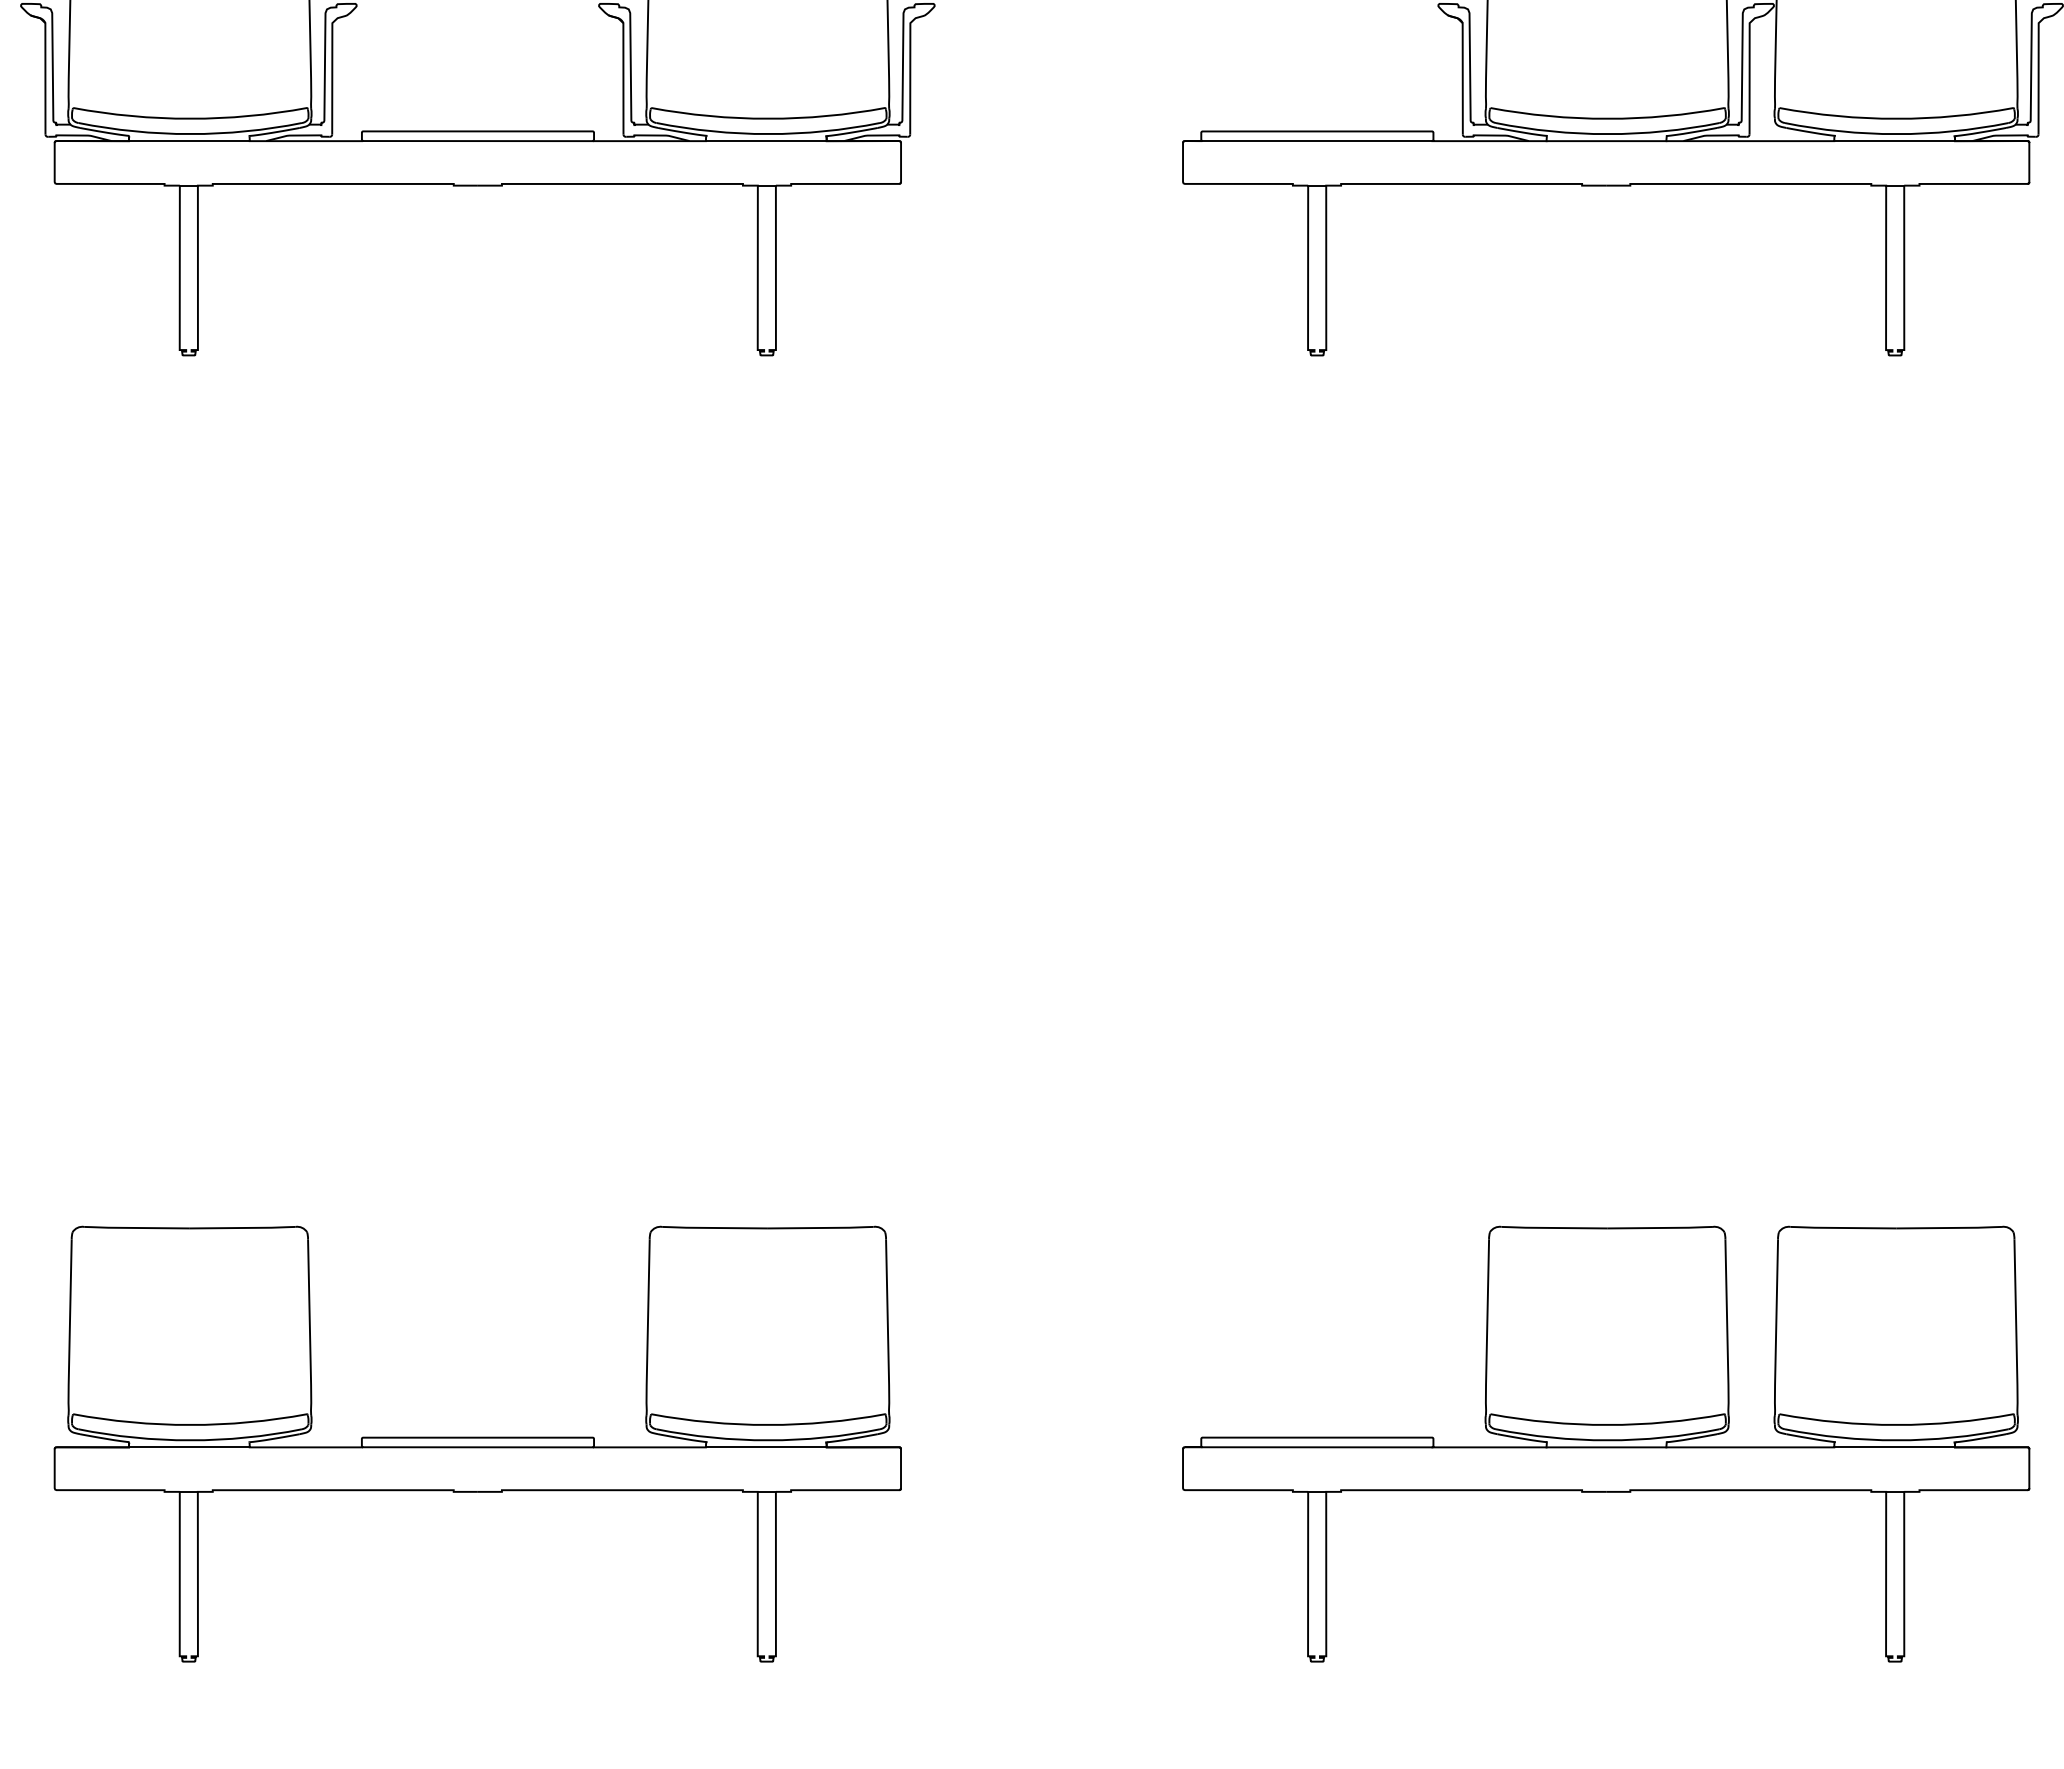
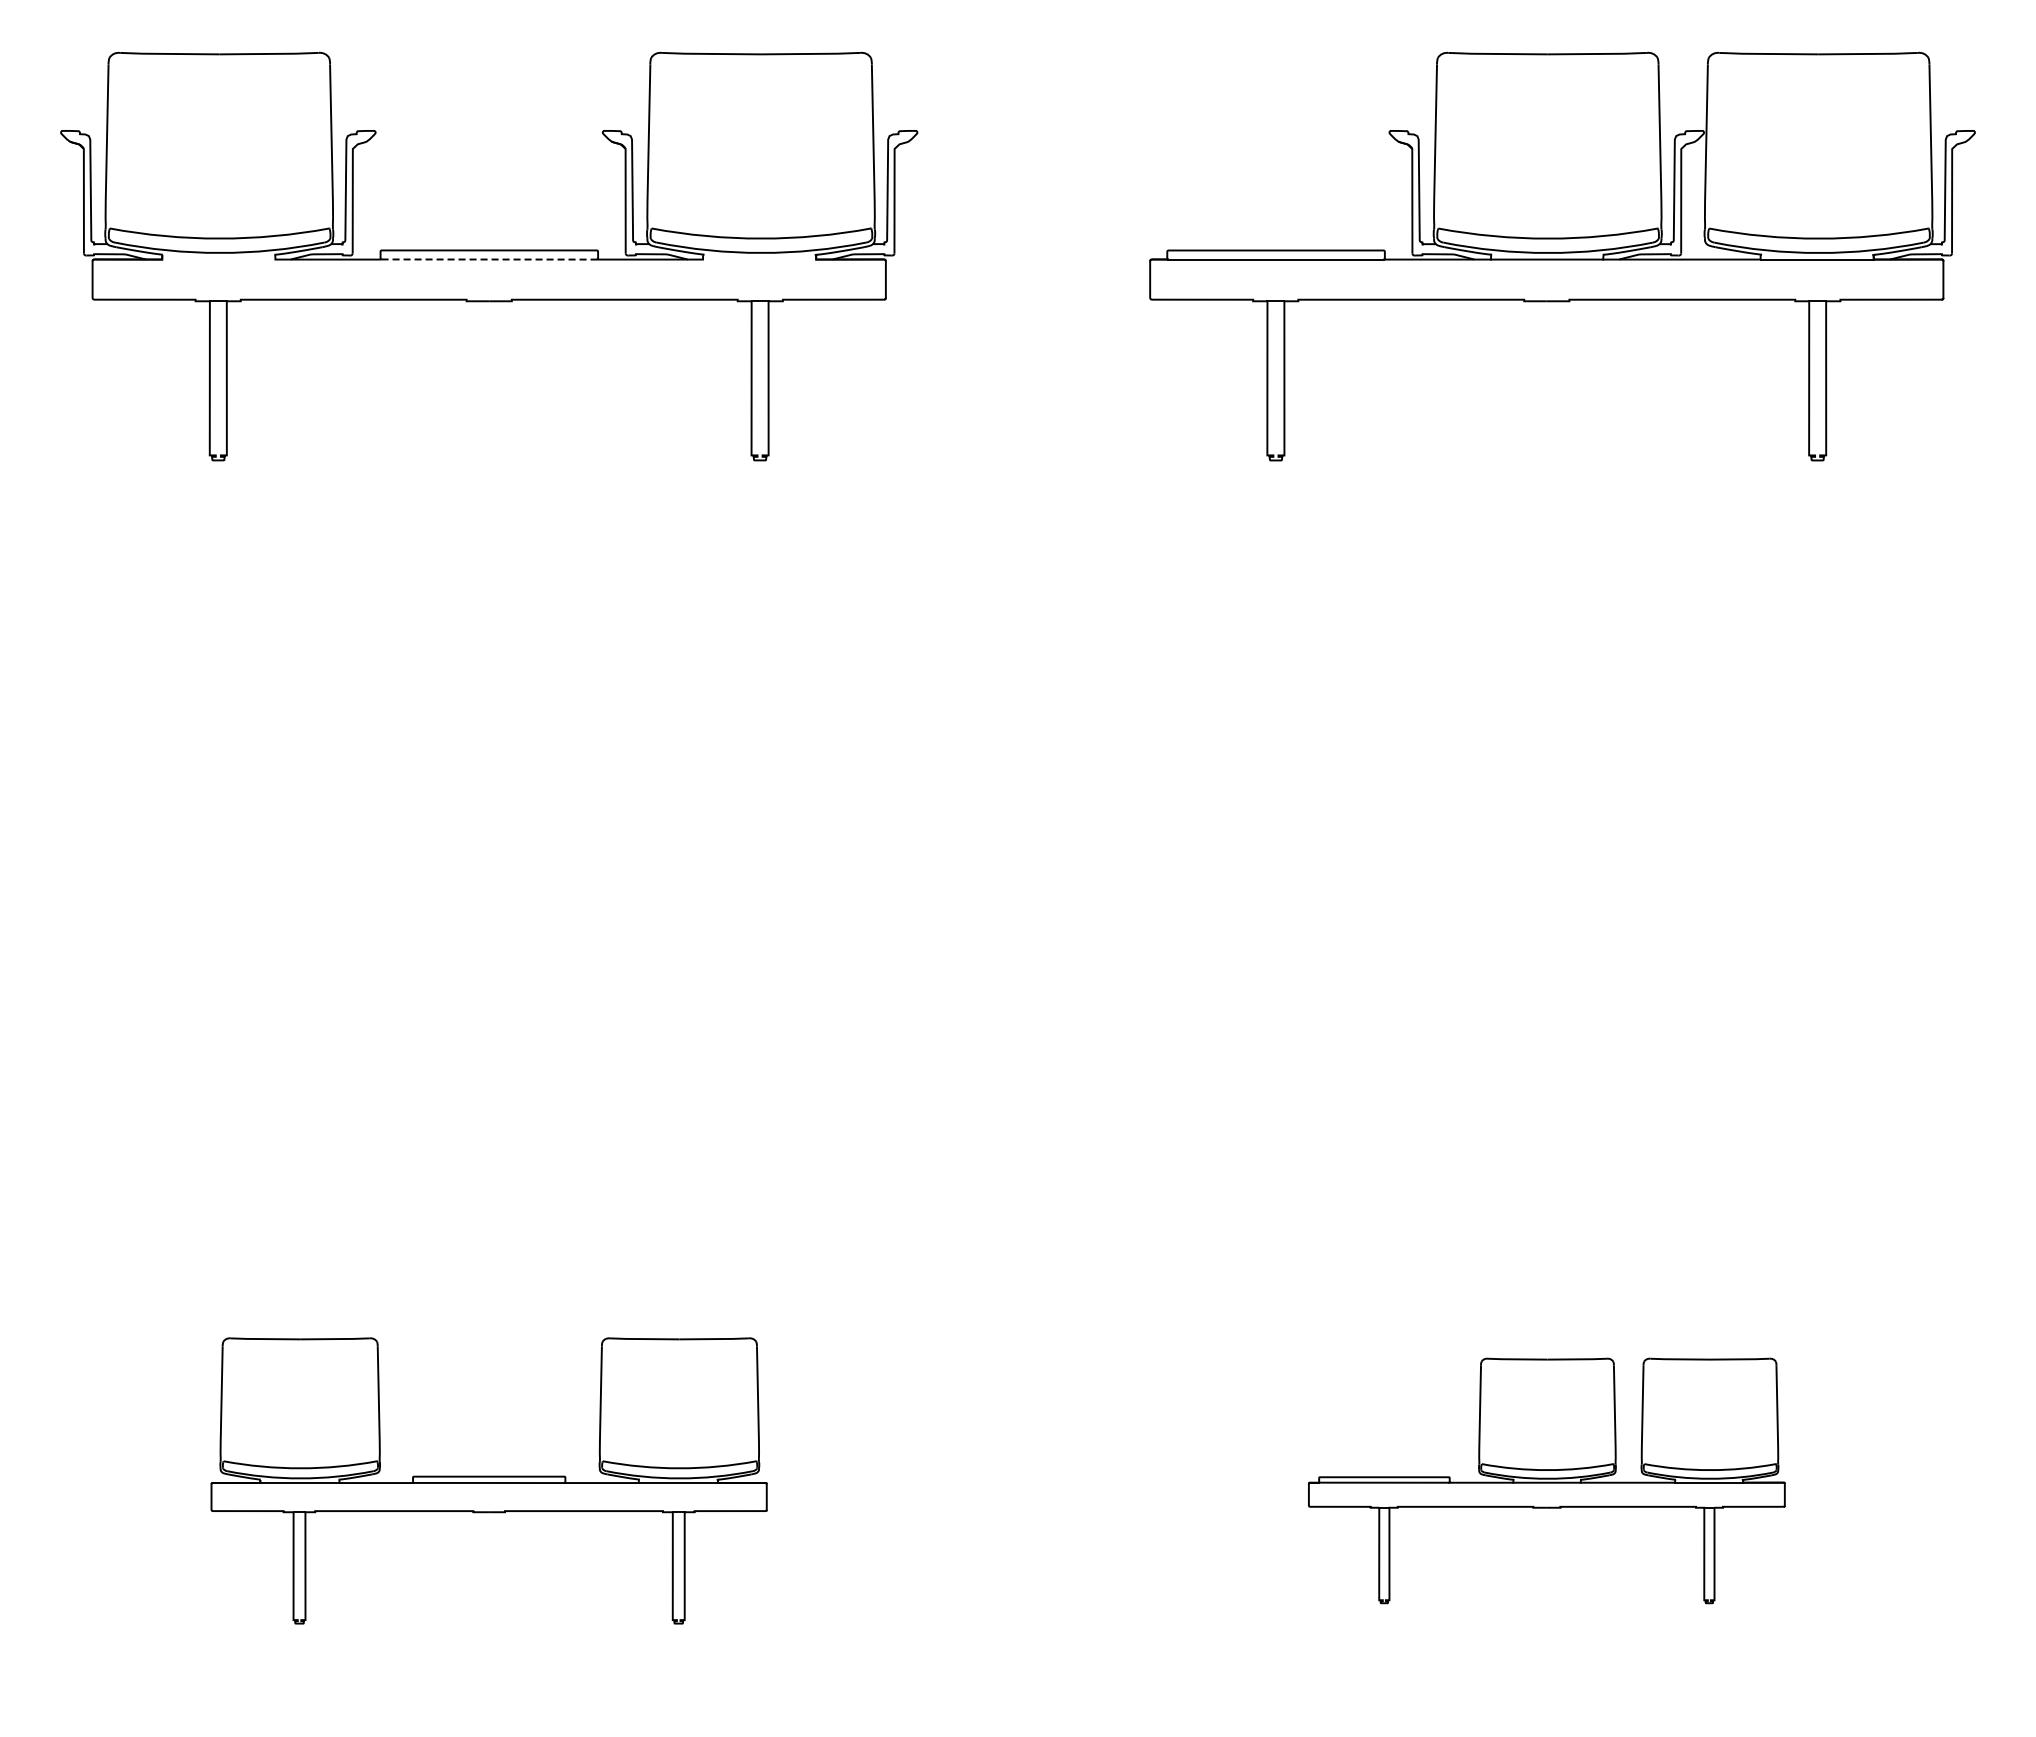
line: (189, 141) -> (218, 259), removed
line: (478, 141) -> (489, 259), solid -> dashed
line: (766, 141) -> (759, 259), removed
part: (477, 1443) -> (488, 1480), size x0.7
part: (1605, 1443) -> (1546, 1480), size x0.6

